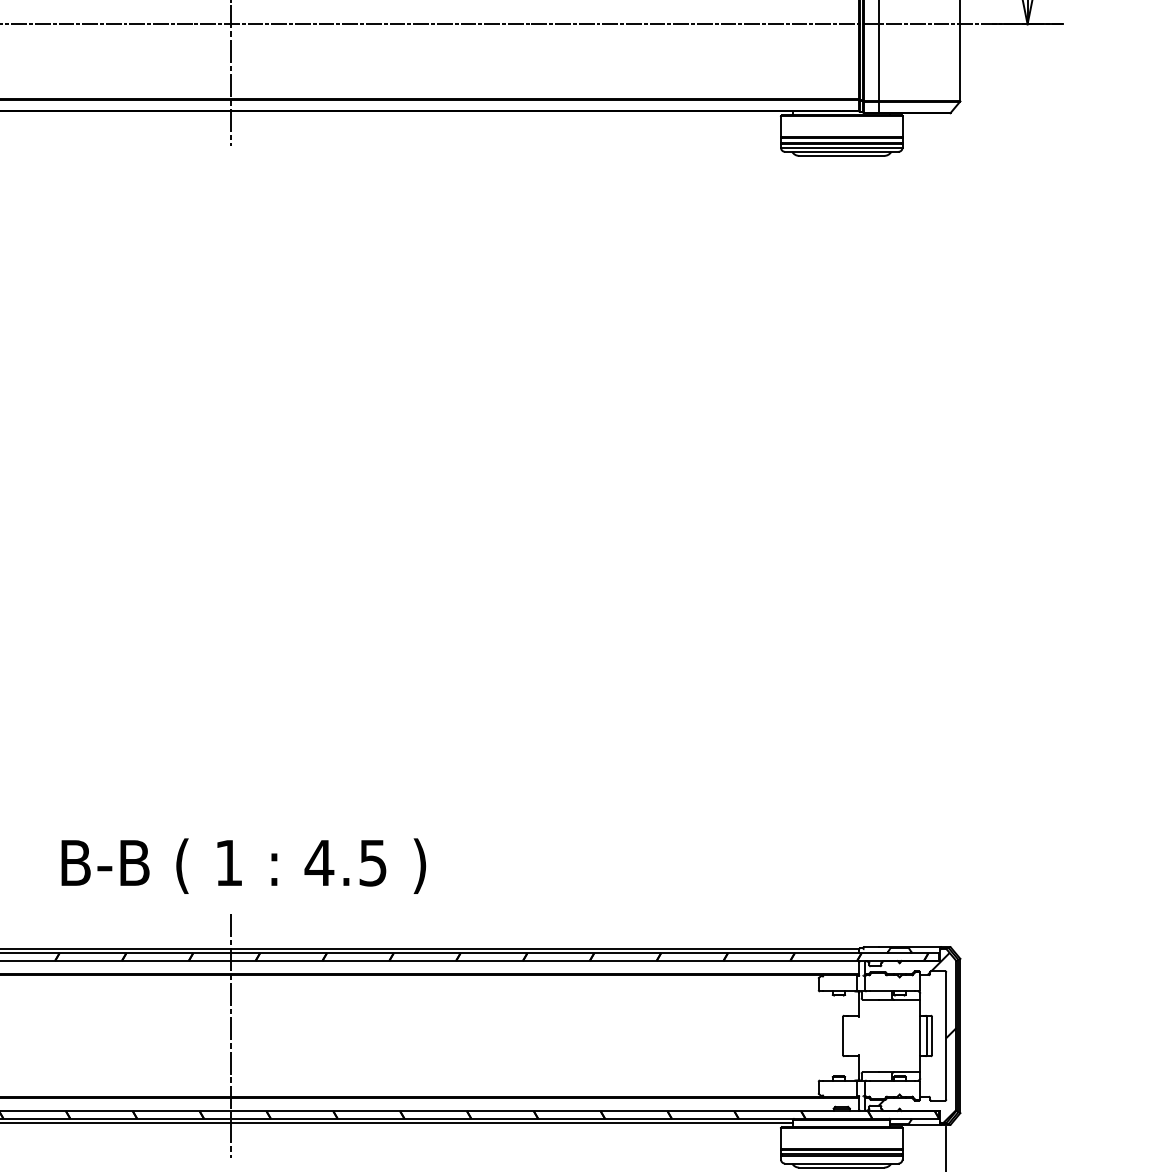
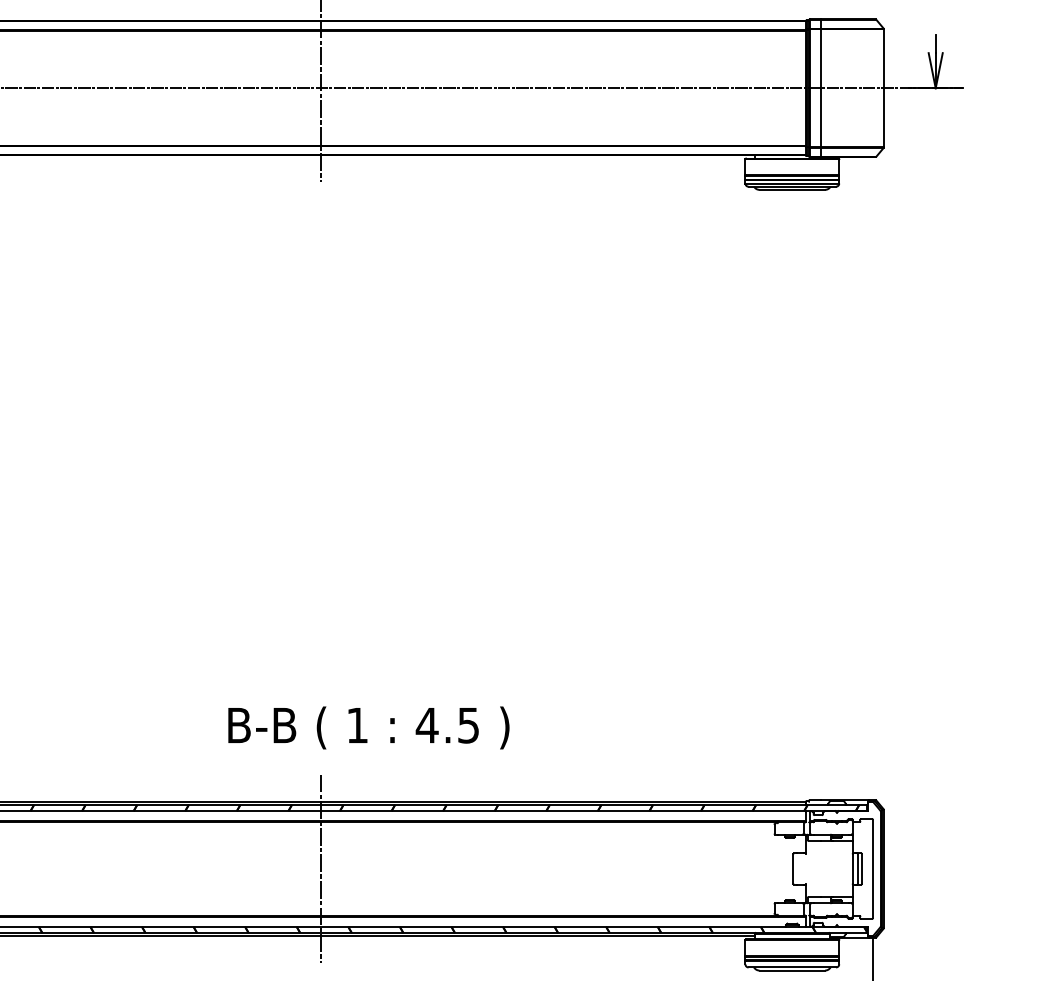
text: (243, 865) -> (368, 727), moved
hatch: (917, 1037) -> (850, 870), removed

